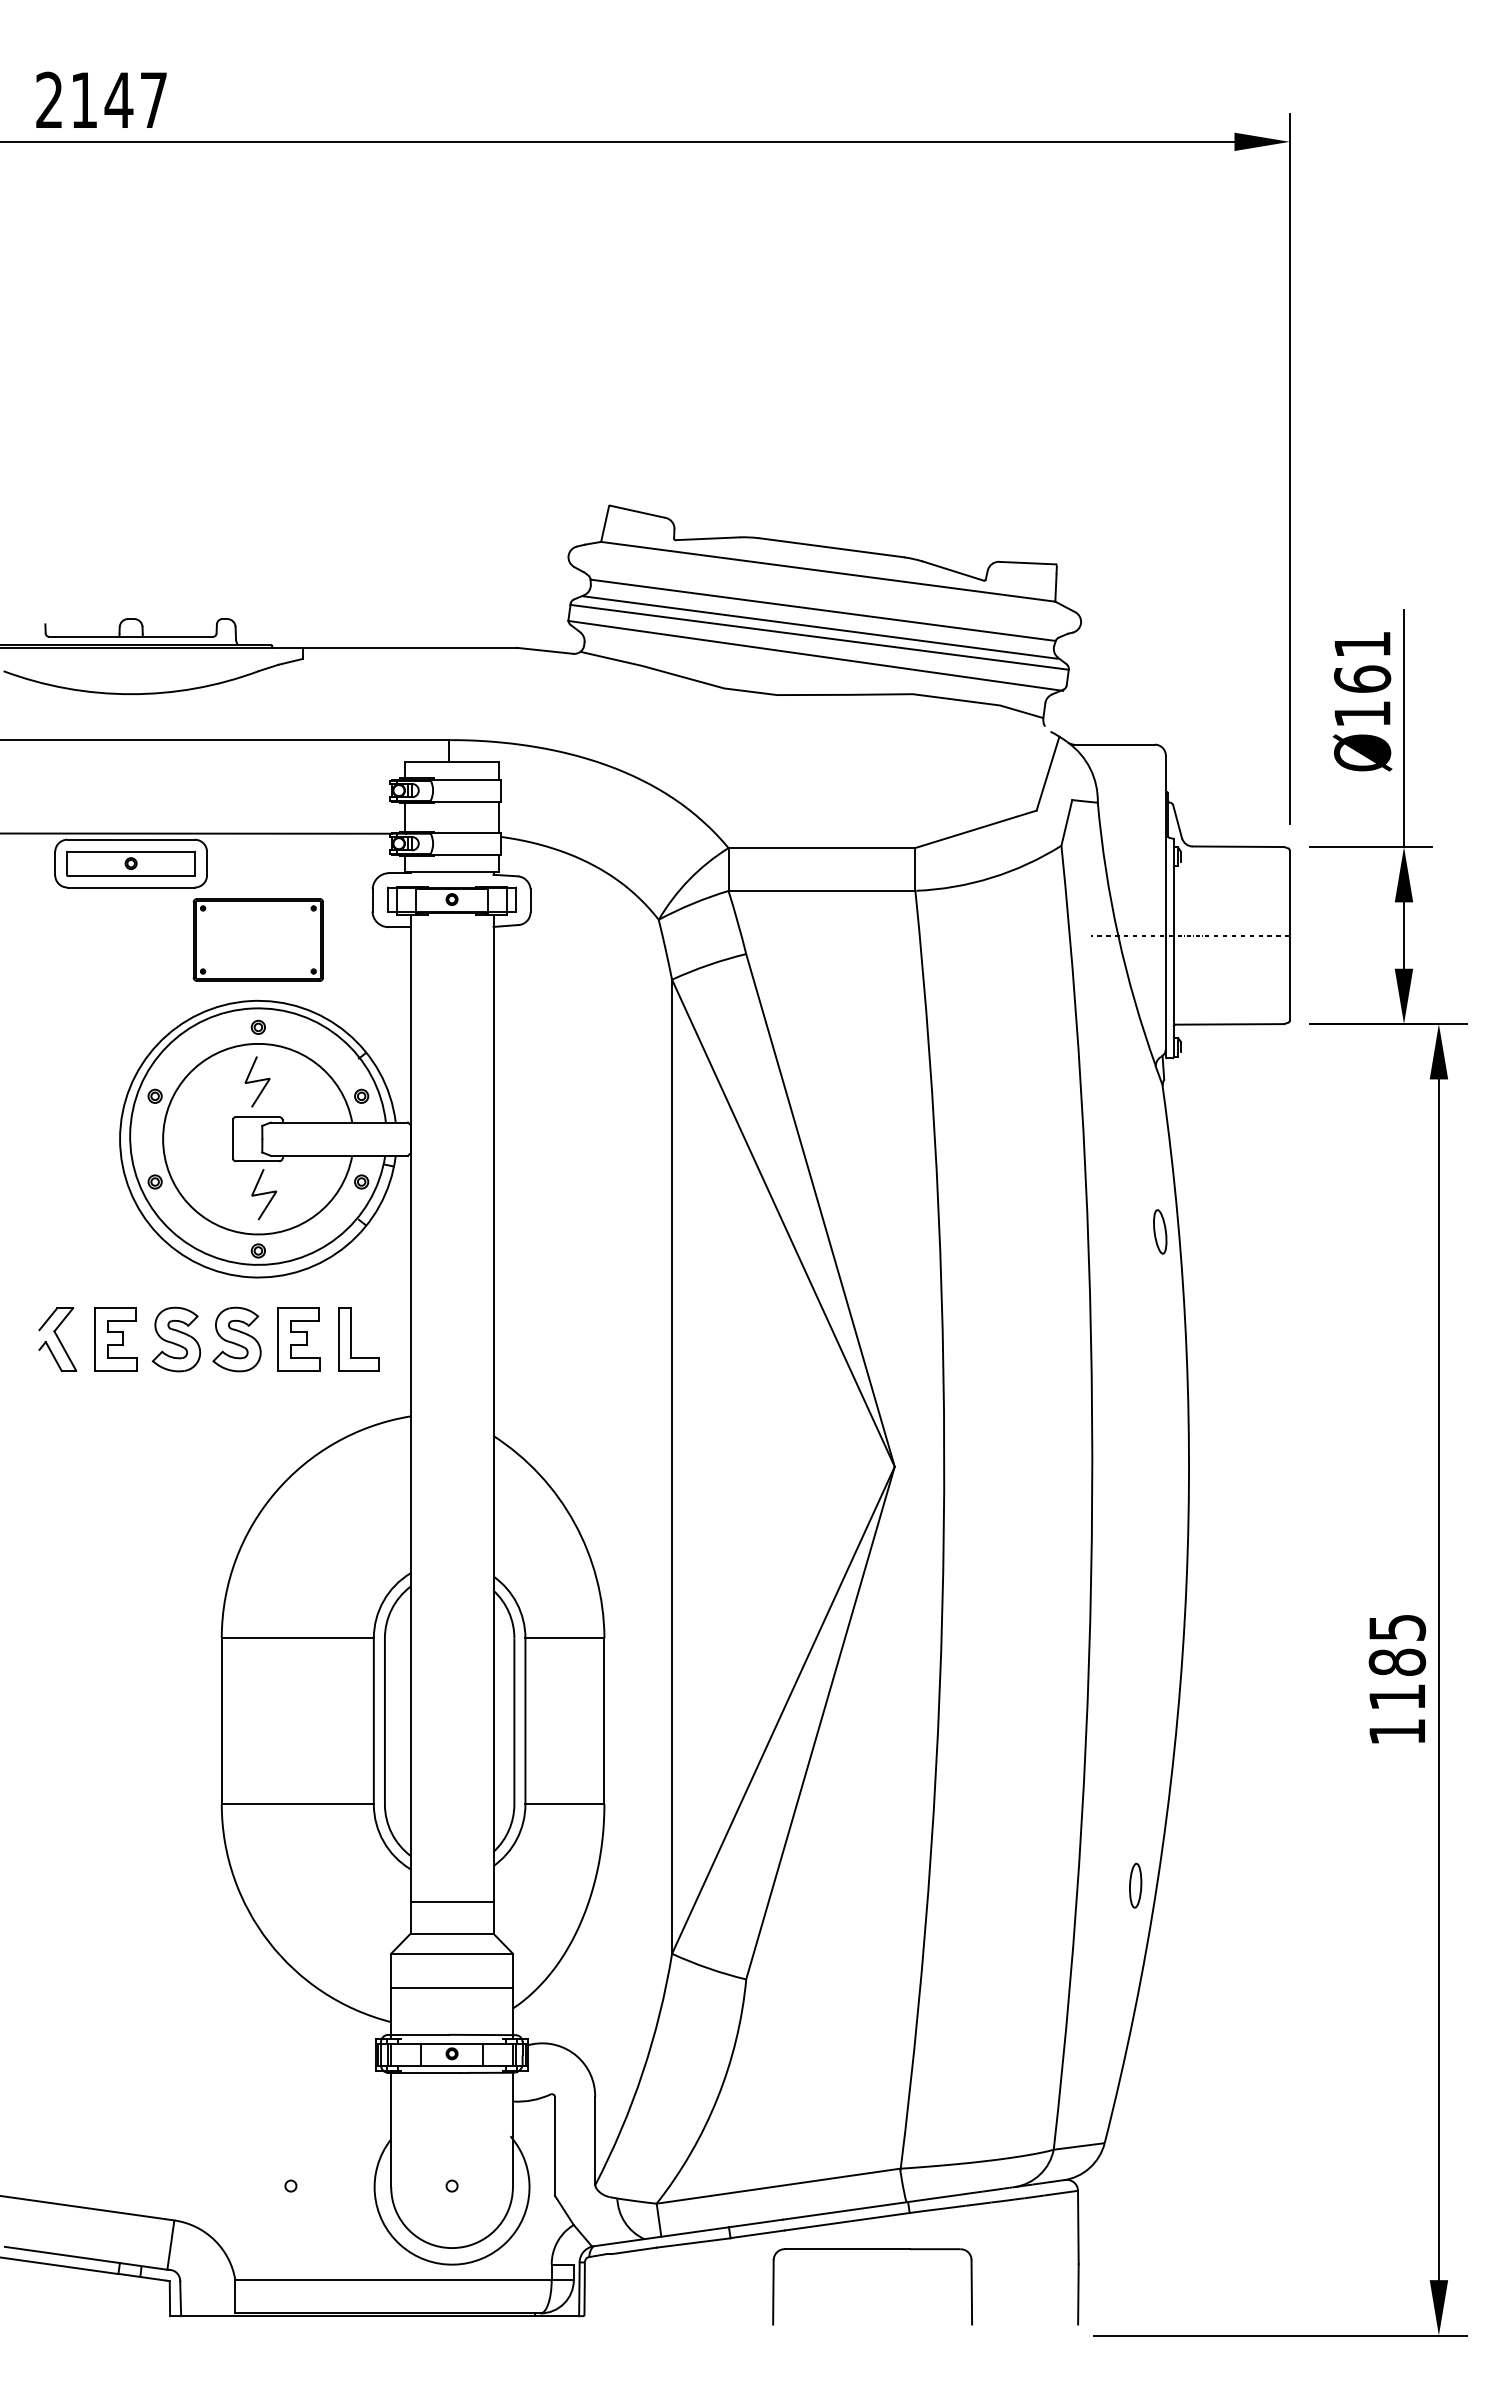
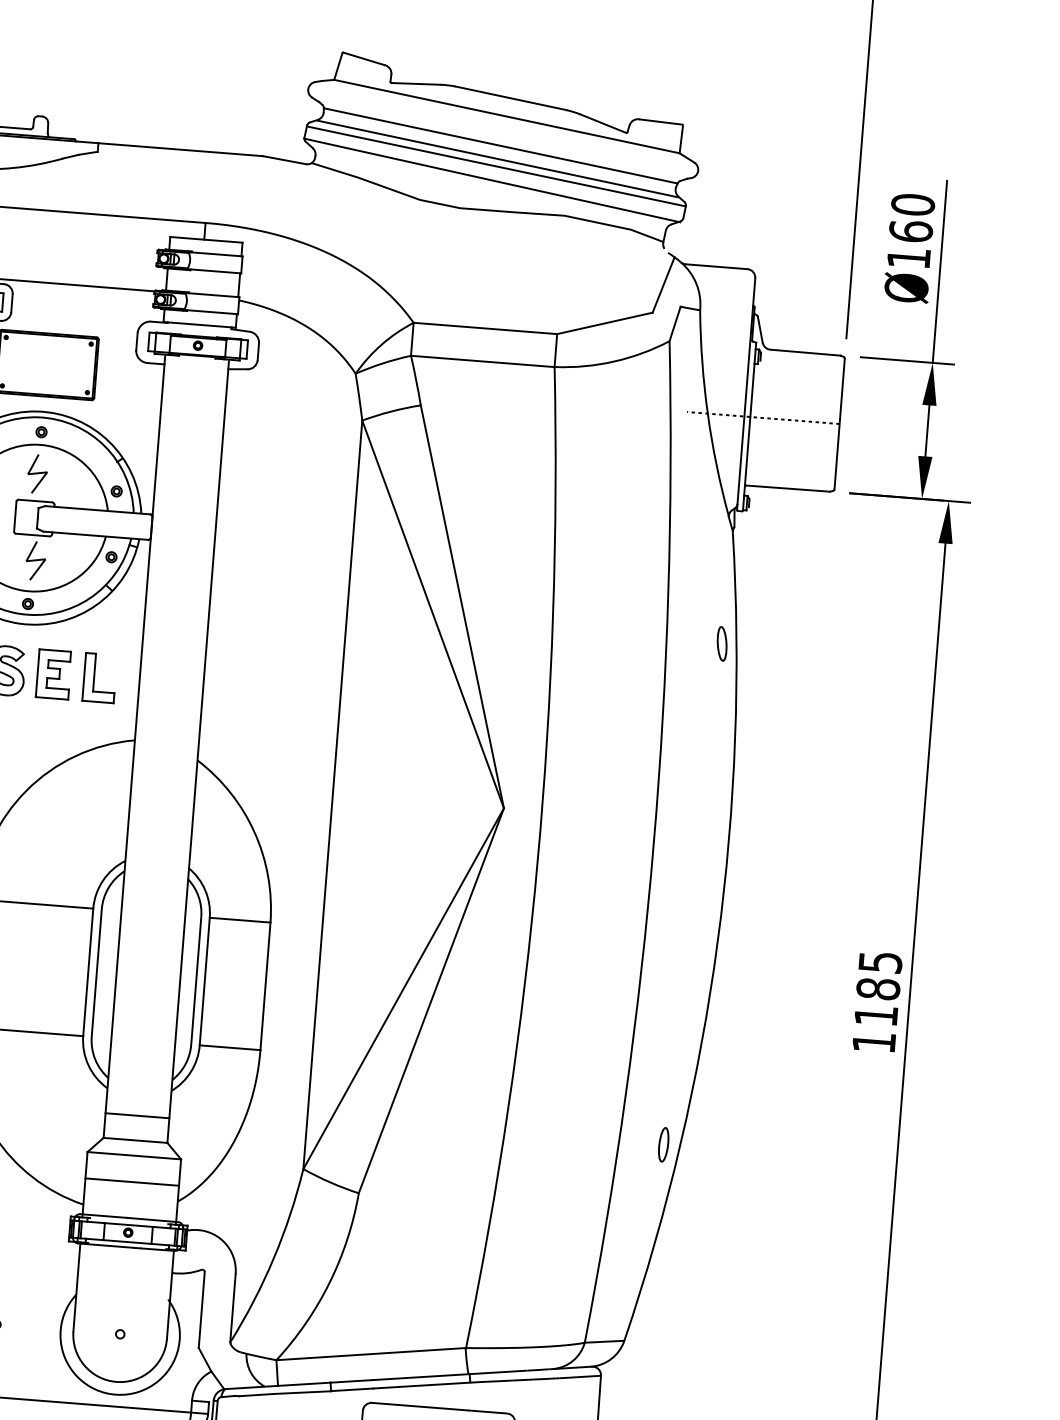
text: (1362, 644) -> (913, 204), Ø161 -> Ø160

